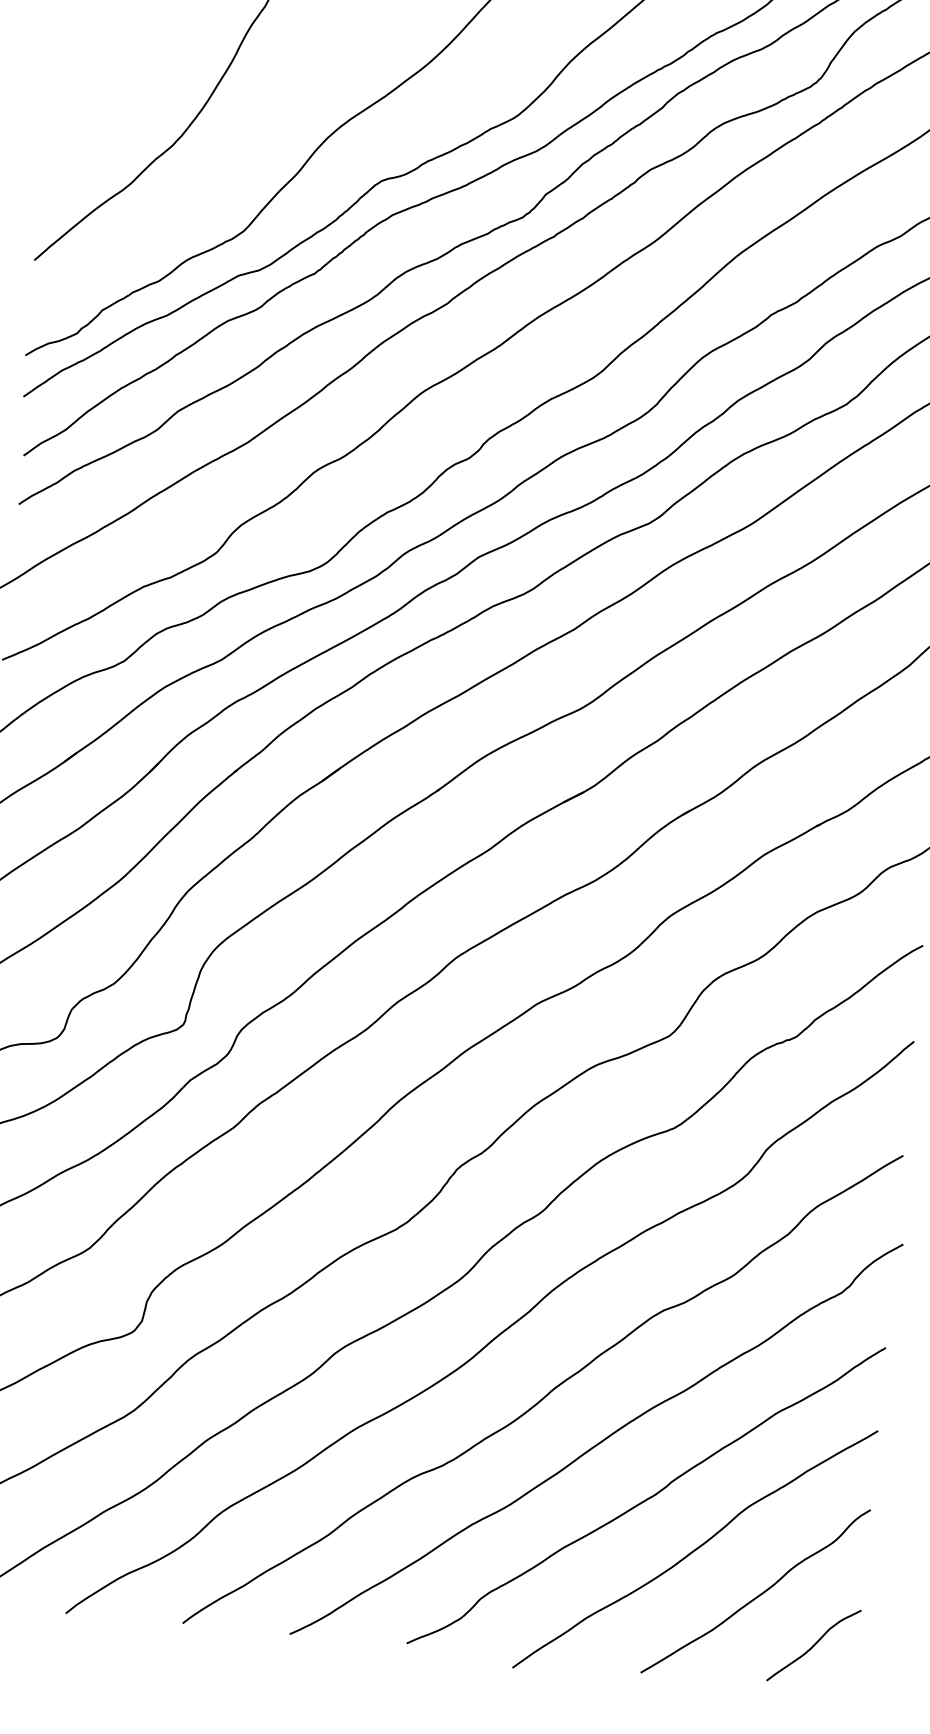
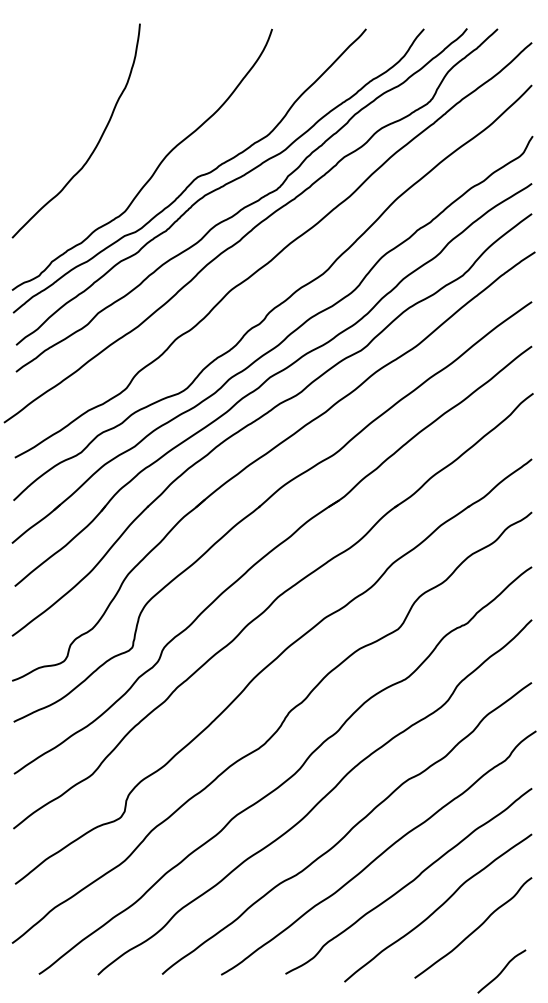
curve: (813, 1645) -> (501, 971), moved

